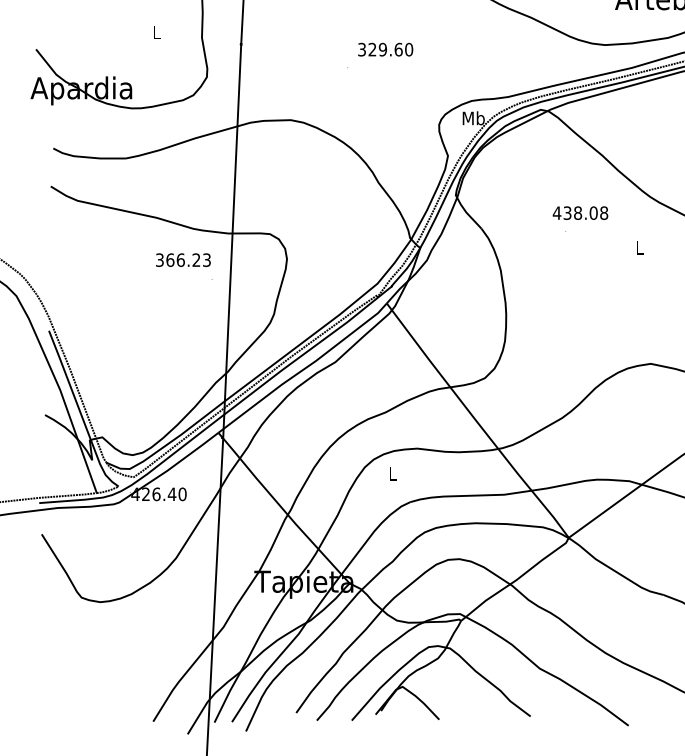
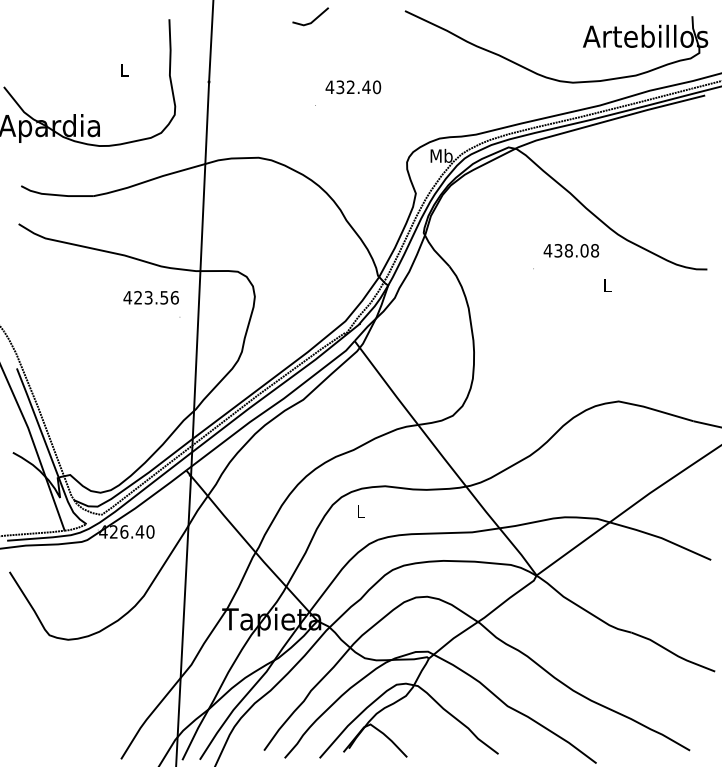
text: (379, 49) -> (347, 87), 329.60 -> 432.40
text: (580, 212) -> (571, 250), moved
text: (182, 259) -> (150, 297), 366.23 -> 423.56

